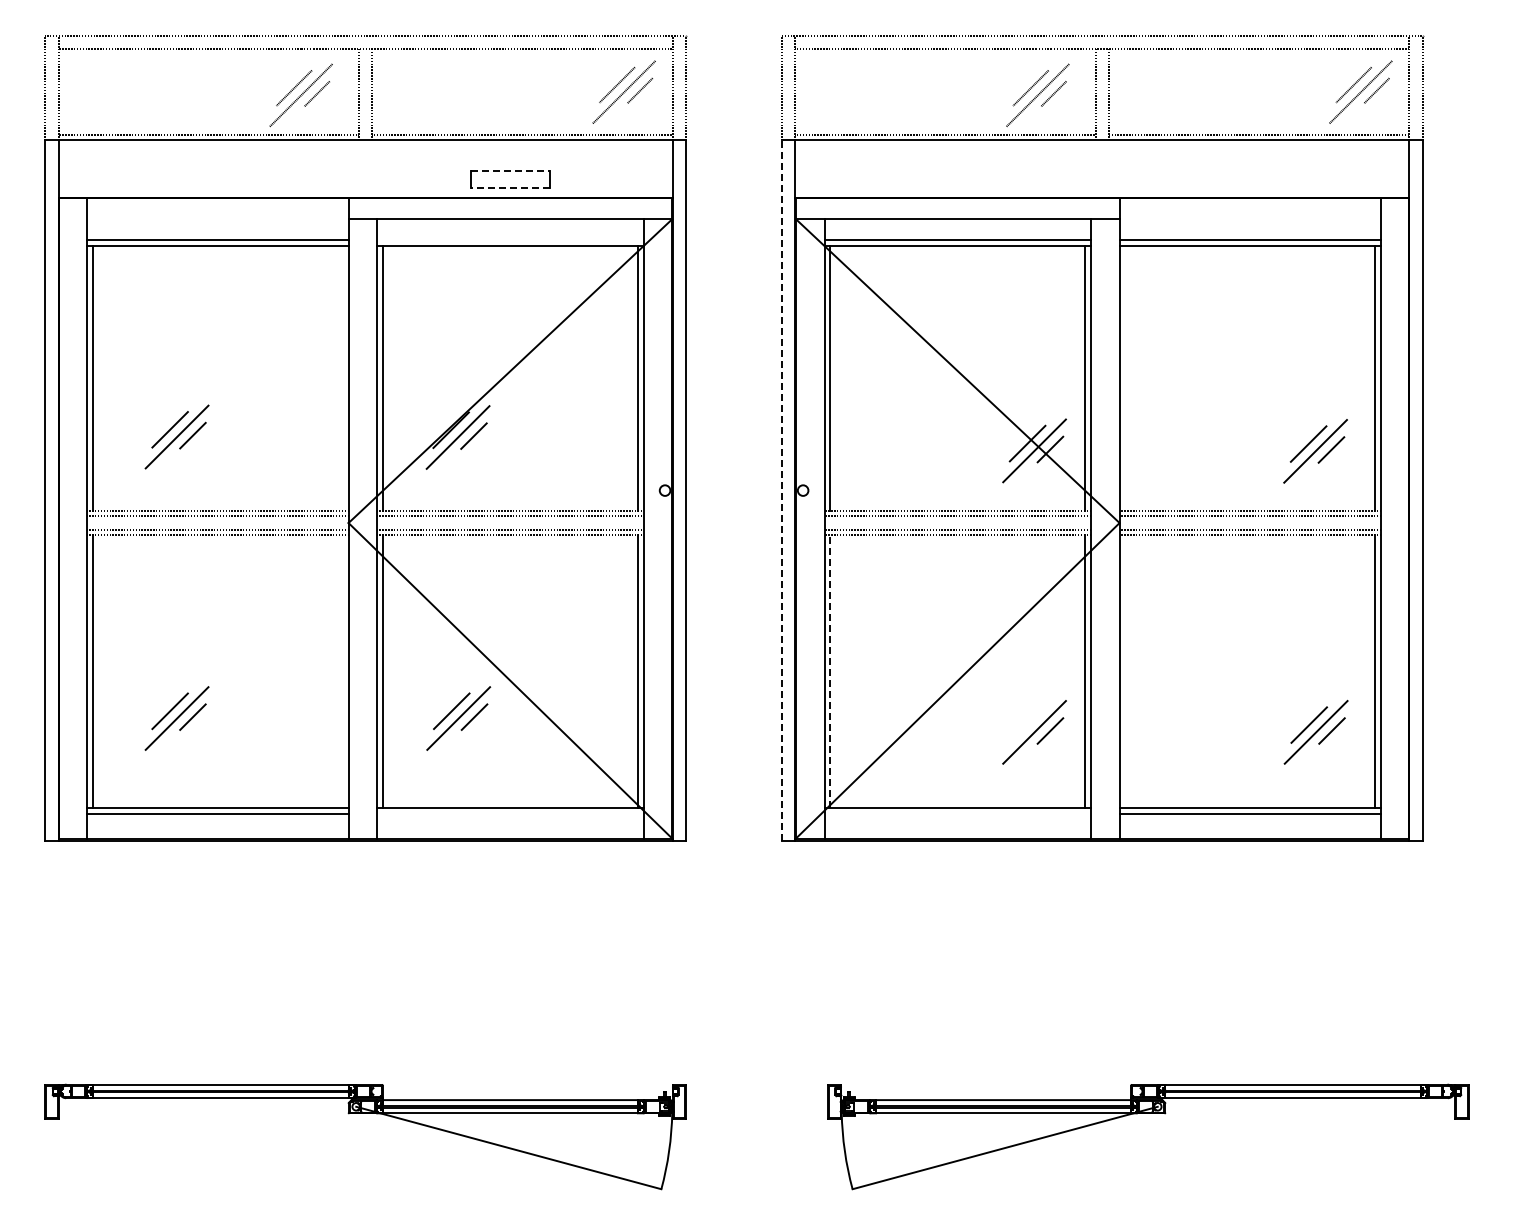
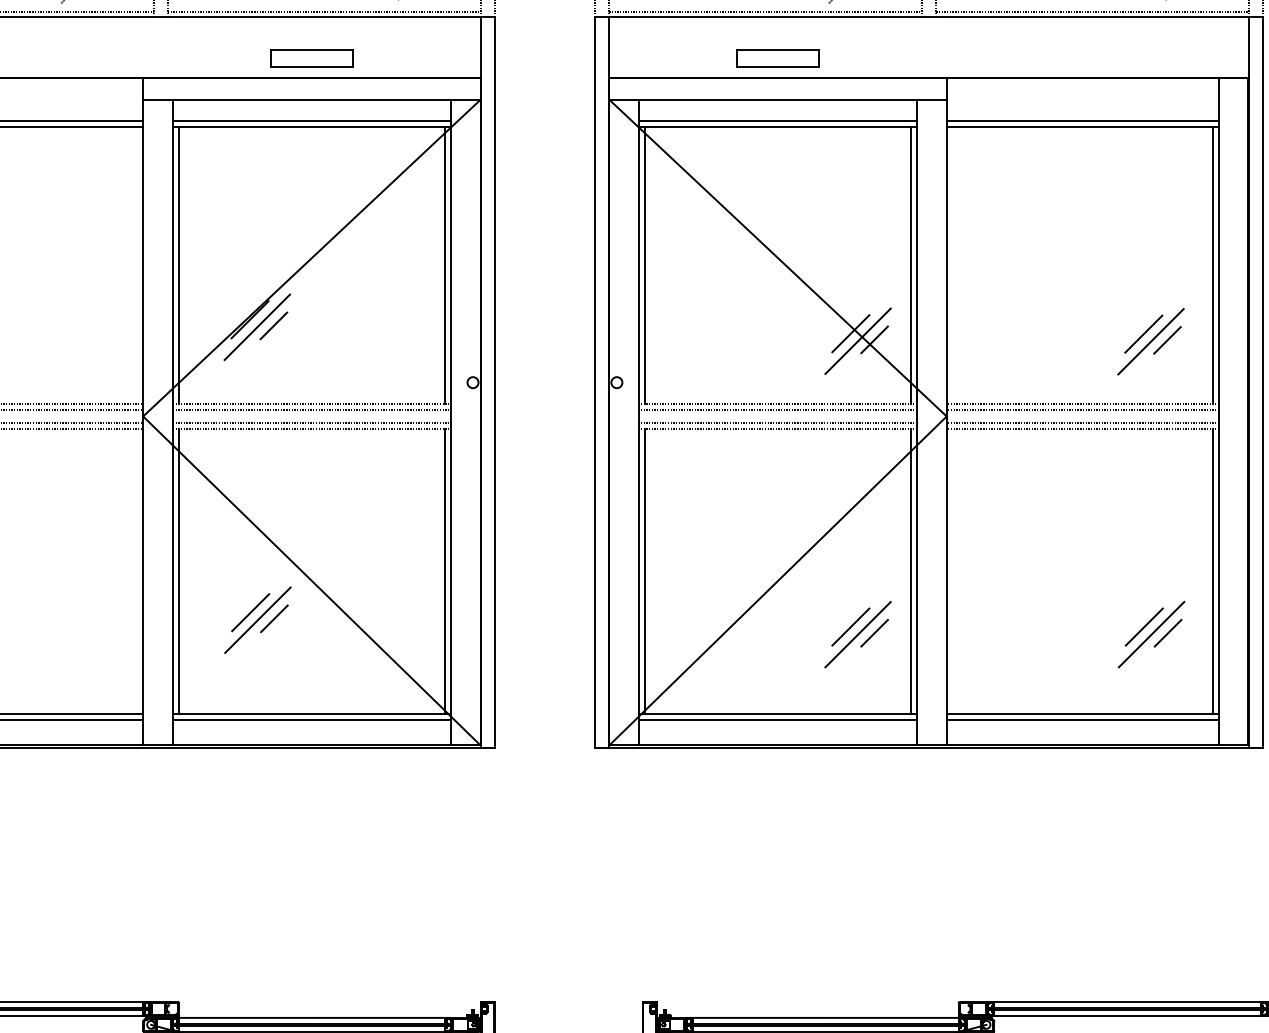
line: (510, 171) -> (311, 50), dashed -> solid
part: (957, 179) -> (777, 58), added
line: (509, 187) -> (310, 66), dashed -> solid
line: (510, 239) -> (311, 120), added
line: (782, 490) -> (595, 382), dashed -> solid
line: (830, 671) -> (645, 571), dashed -> solid
line: (1027, 724) -> (850, 626), added
line: (510, 813) -> (311, 719), added
line: (957, 813) -> (777, 719), added

